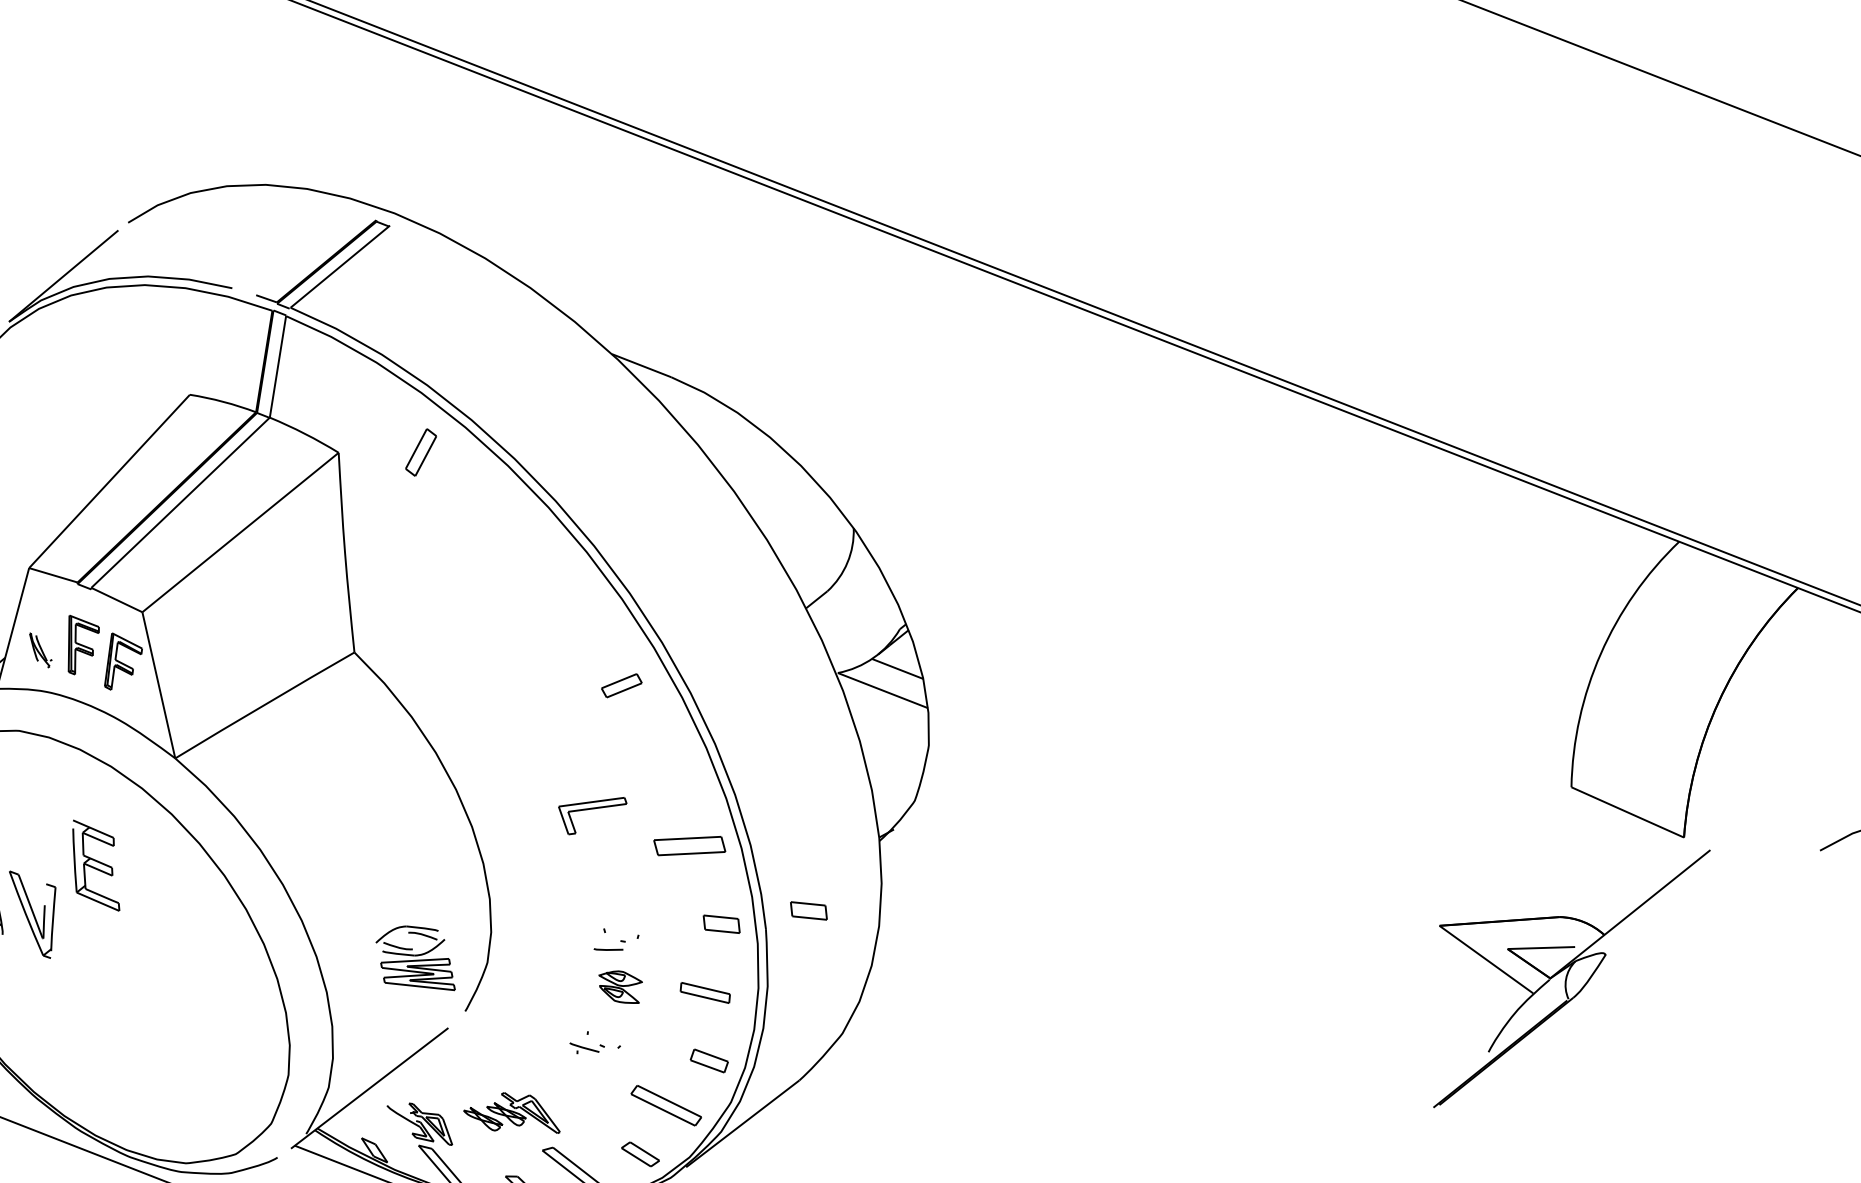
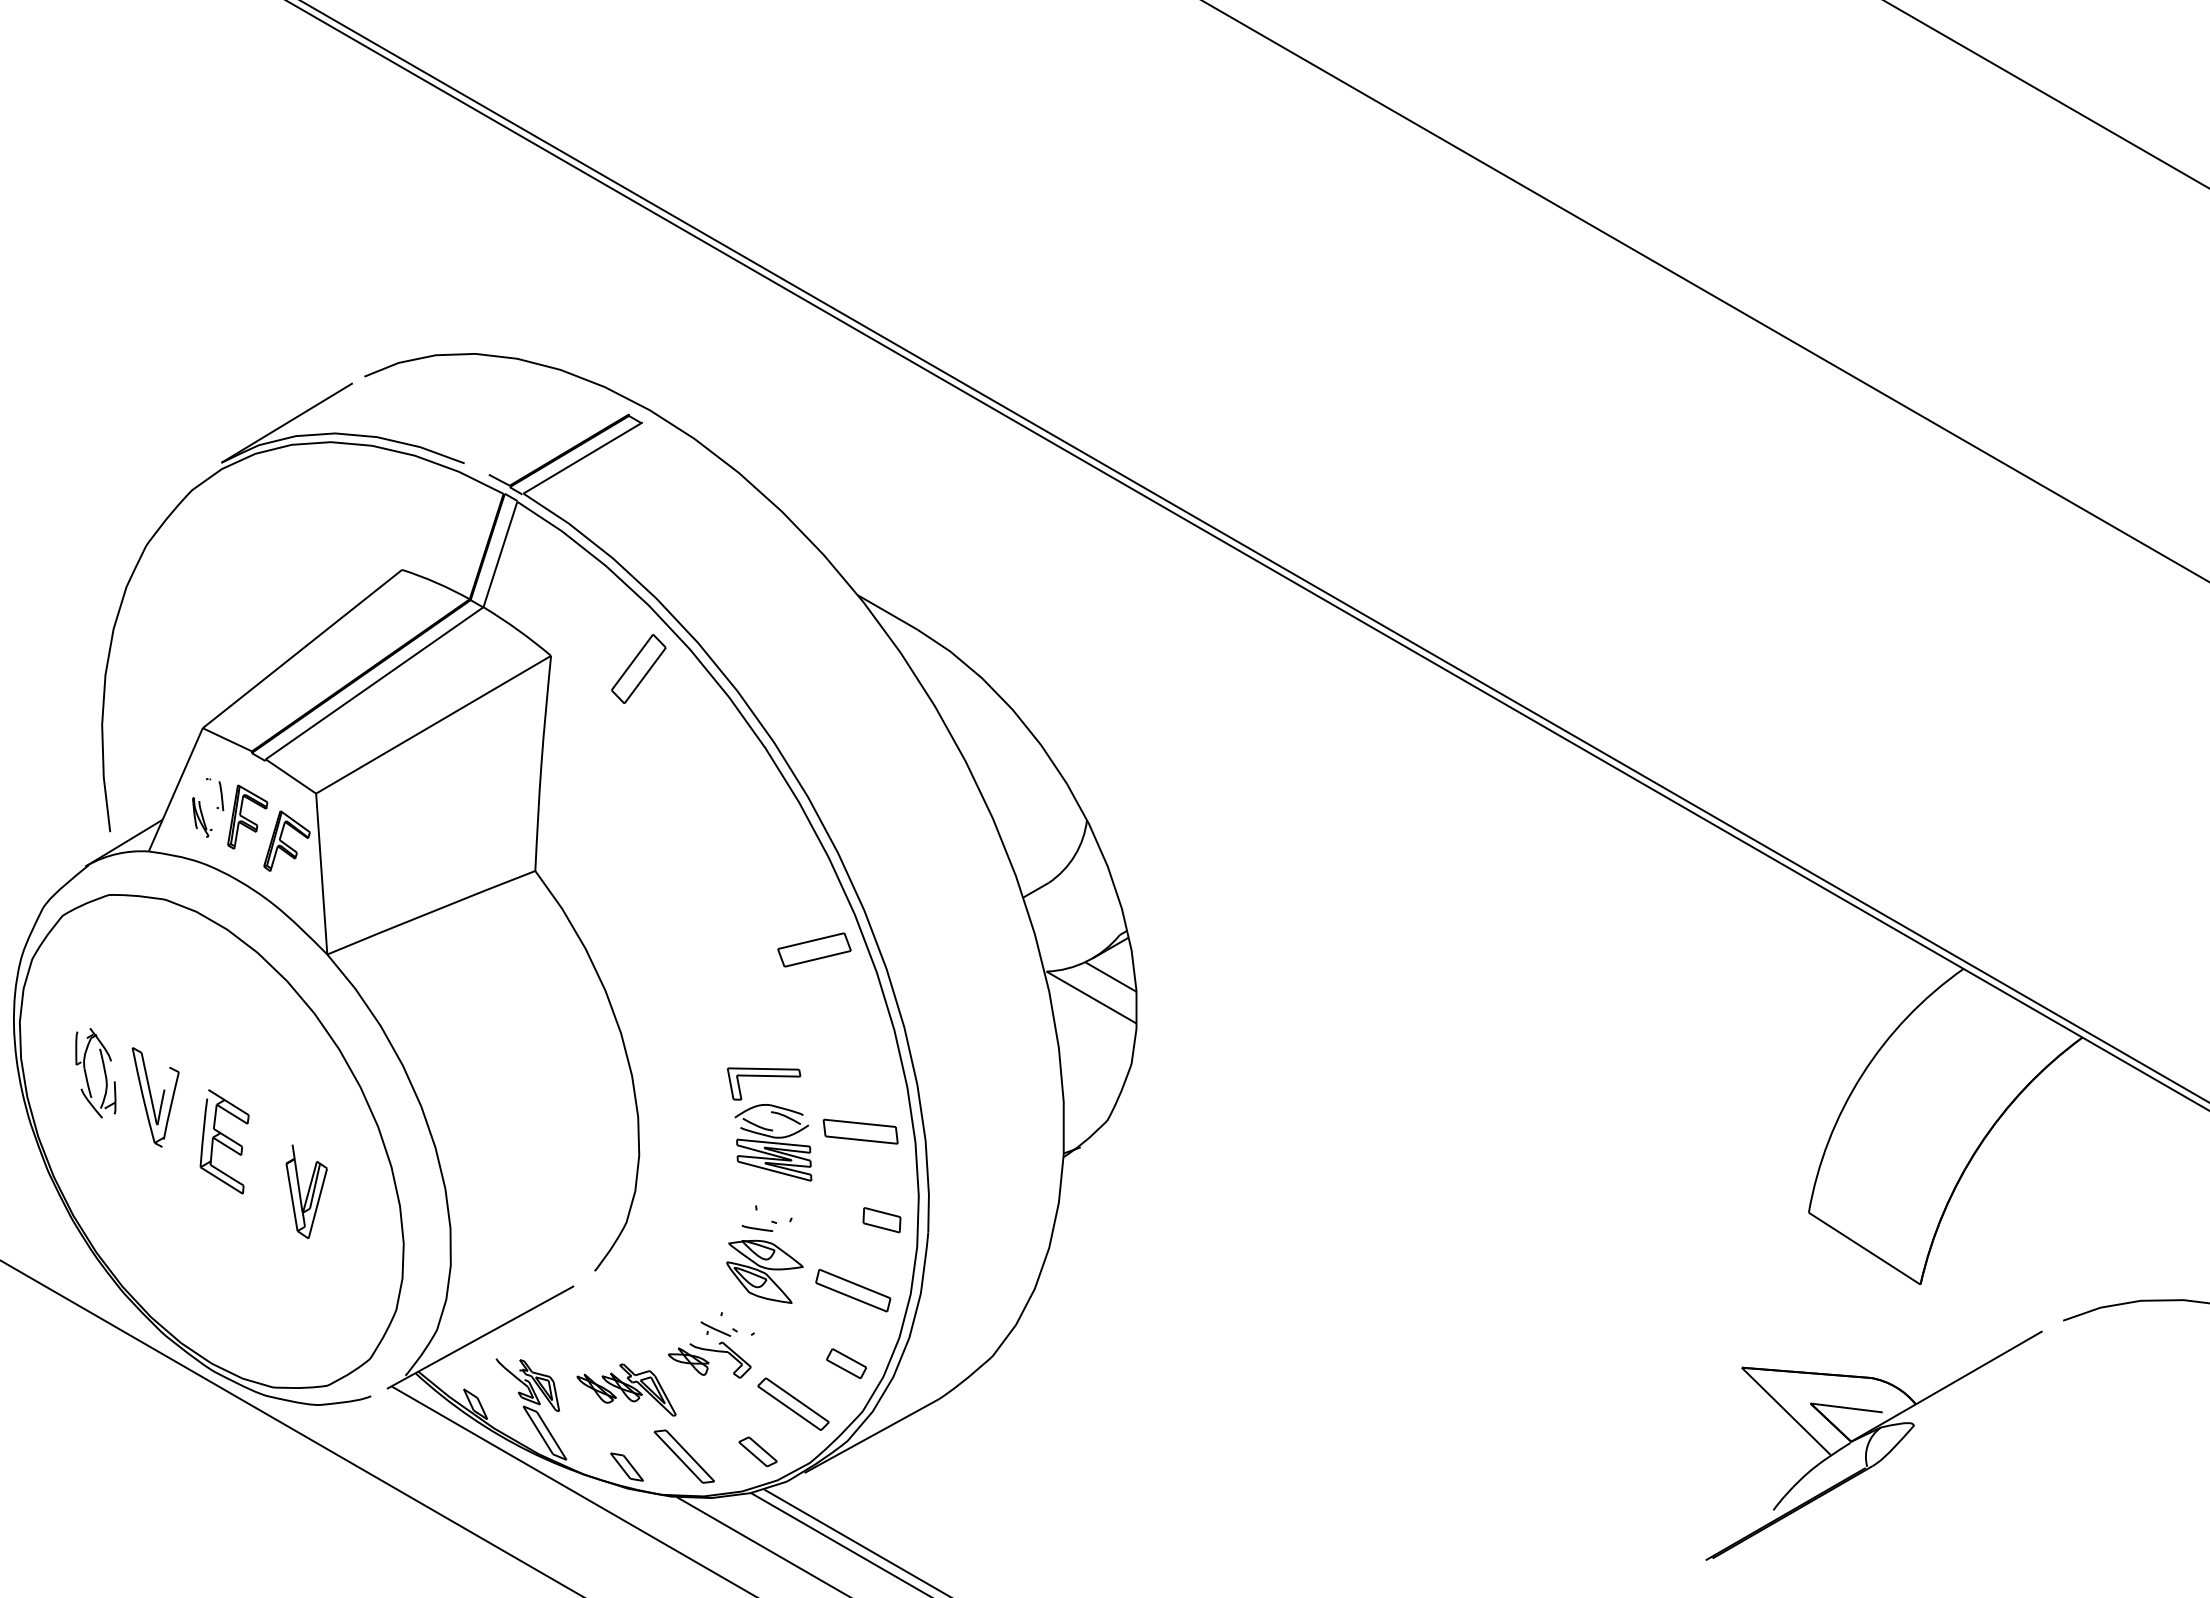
part: (420, 452) -> (638, 668), size x1.43
part: (50, 627) -> (215, 794), added
part: (621, 685) -> (814, 949), size x1.67
part: (95, 865) -> (224, 1141), moved
part: (808, 911) -> (976, 1220), removed
part: (414, 960) -> (773, 1142), moved
part: (189, 978) -> (306, 1191), added
part: (1571, 978) -> (1873, 1445), moved
part: (621, 987) -> (764, 1271), size x1.67
part: (705, 992) -> (853, 1290), size x1.43
part: (582, 1076) -> (709, 1359), added

